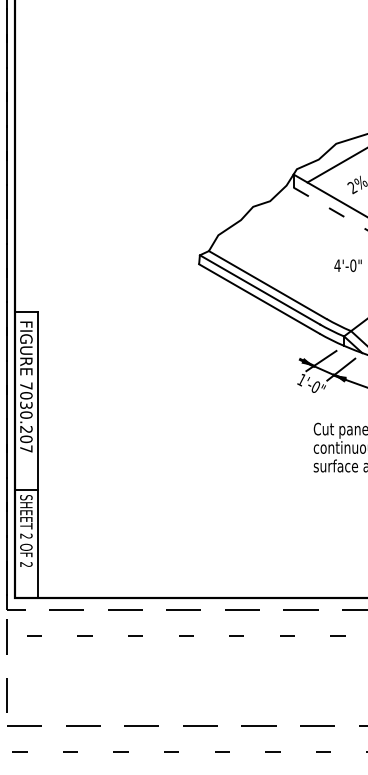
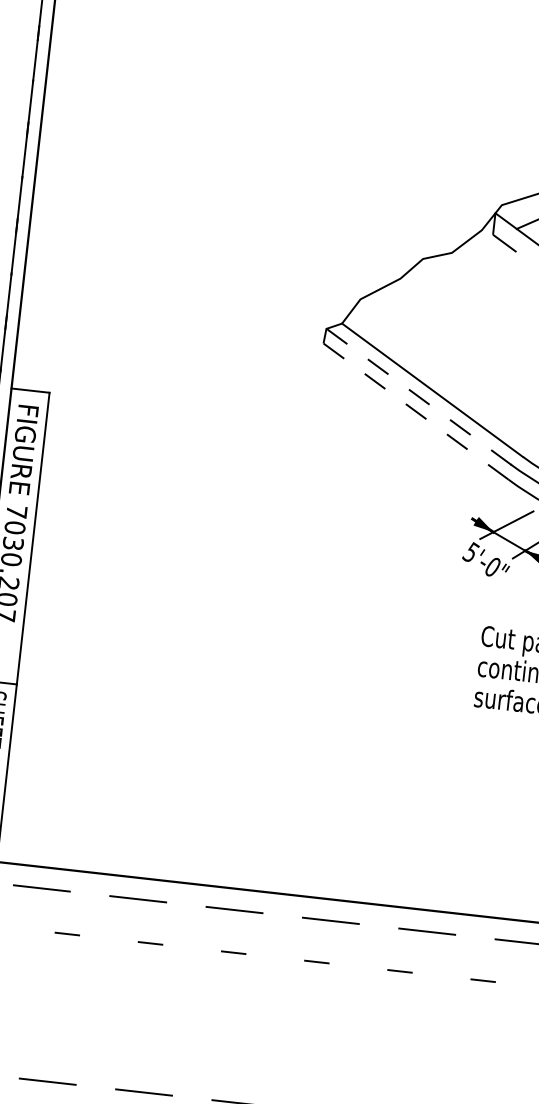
line: (259, 289) -> (418, 396), solid -> dashed
line: (258, 298) -> (414, 410), solid -> dashed
text: (301, 379) -> (470, 551), 1'-0" -> 5'-0"

